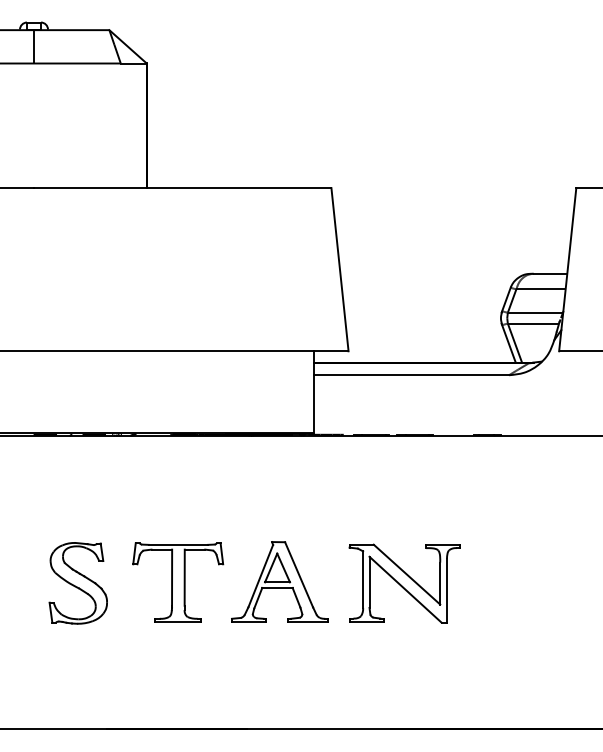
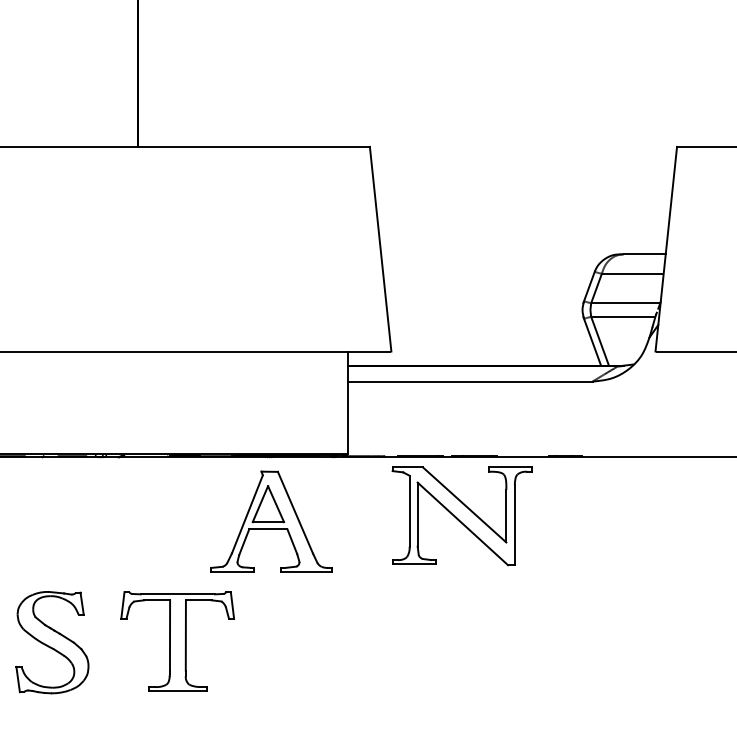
part: (279, 581) -> (270, 521), moved
part: (404, 583) -> (461, 516), moved

